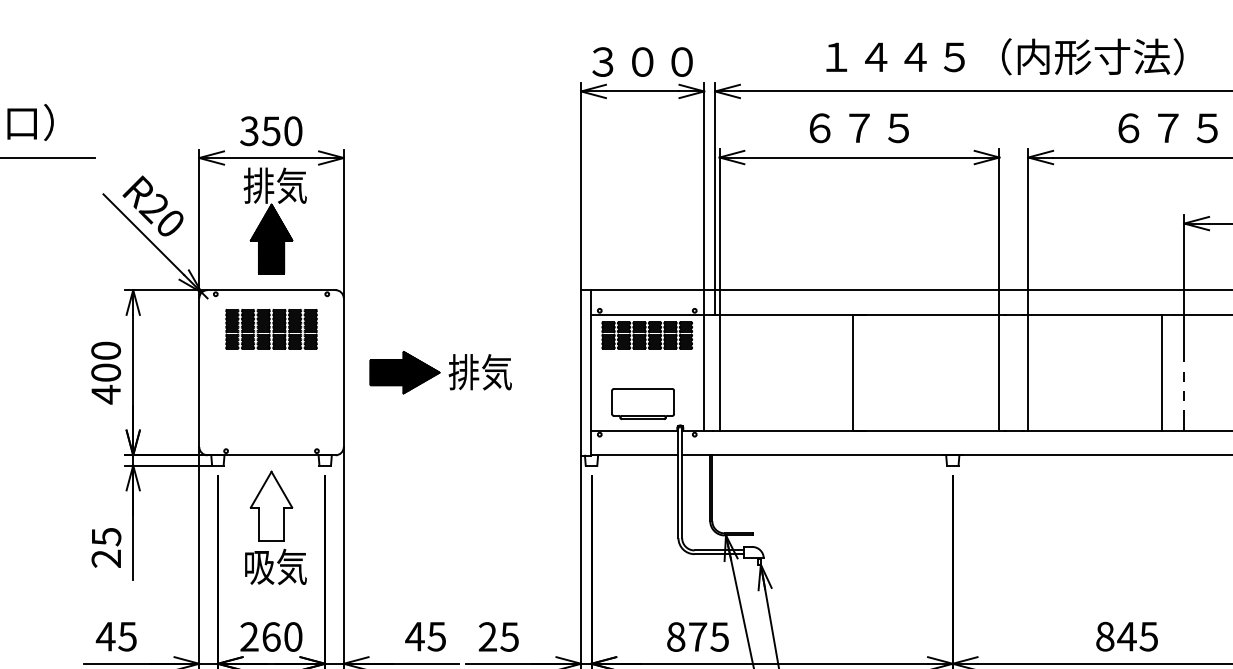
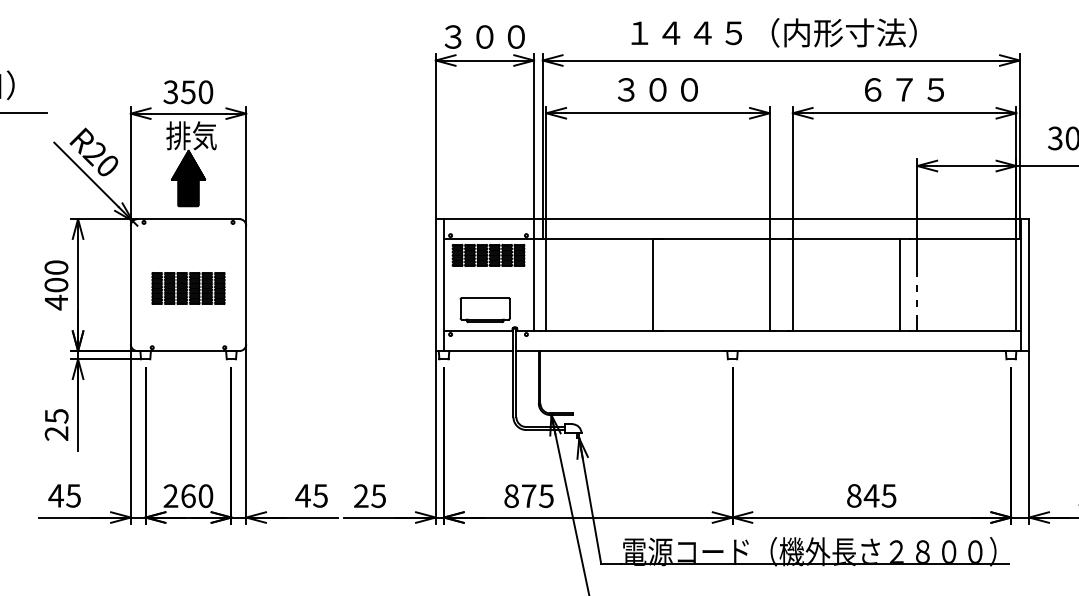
text: (858, 127) -> (657, 89), ６７５ -> ３００
part: (271, 329) -> (188, 288), moved
part: (440, 371) -> (323, 284), removed
part: (275, 527) -> (191, 408), removed

